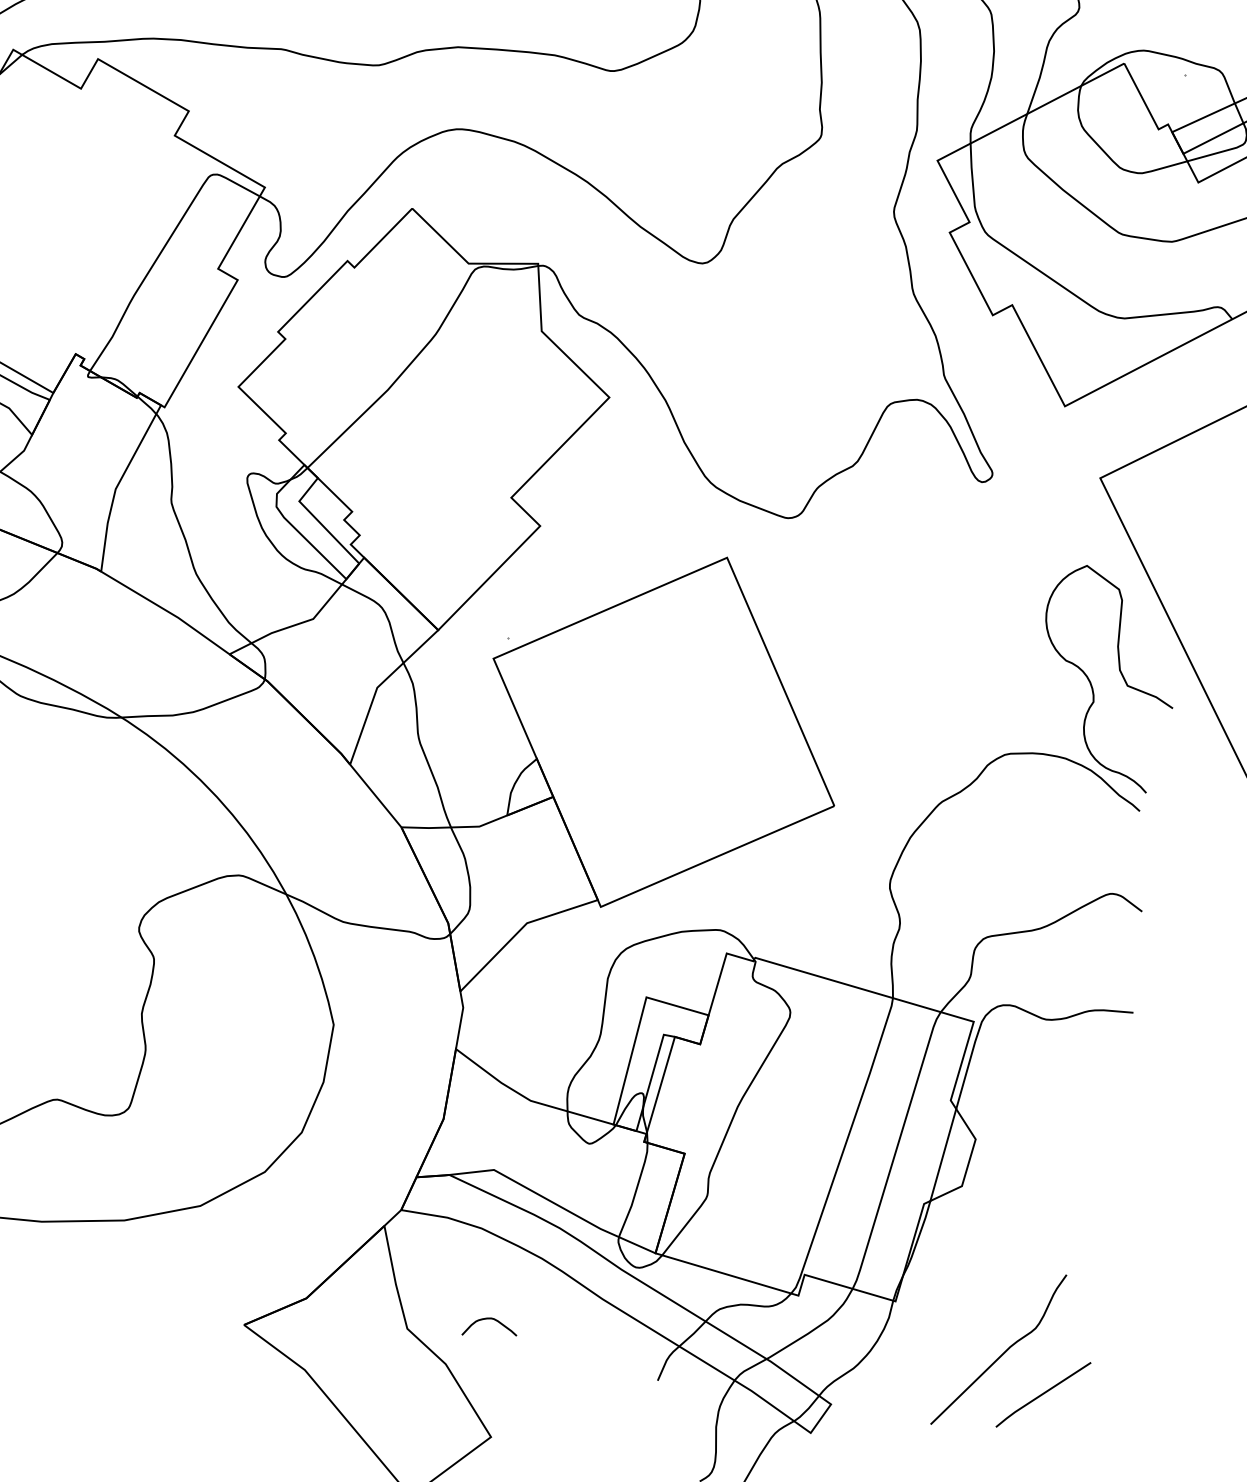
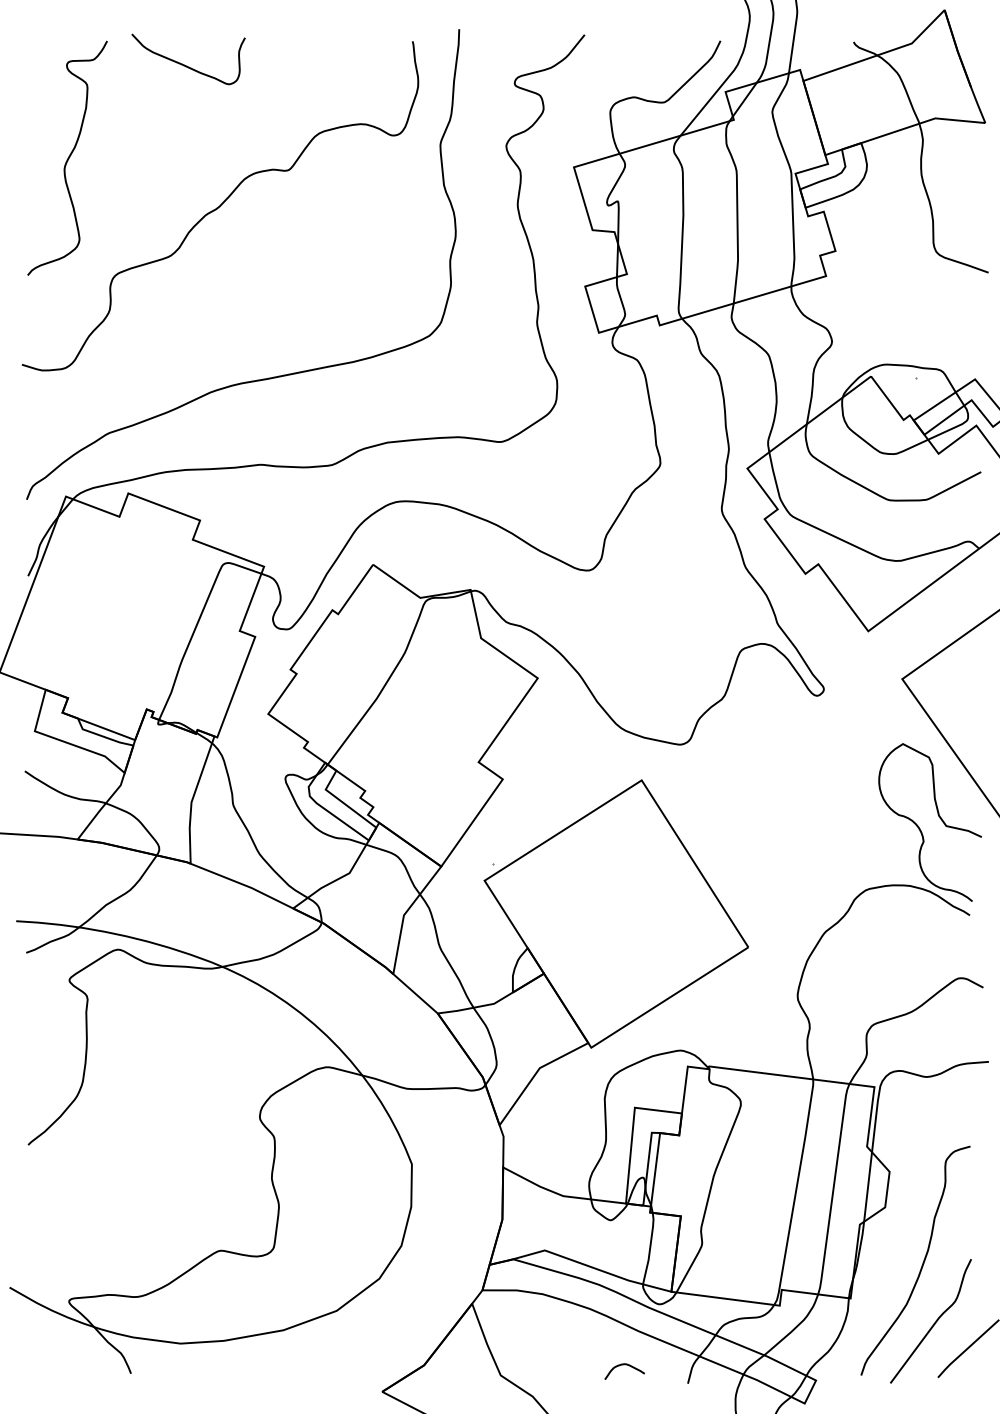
curve: (1000, 1268) -> (922, 1262), added
curve: (491, 1320) -> (624, 1365), moved

